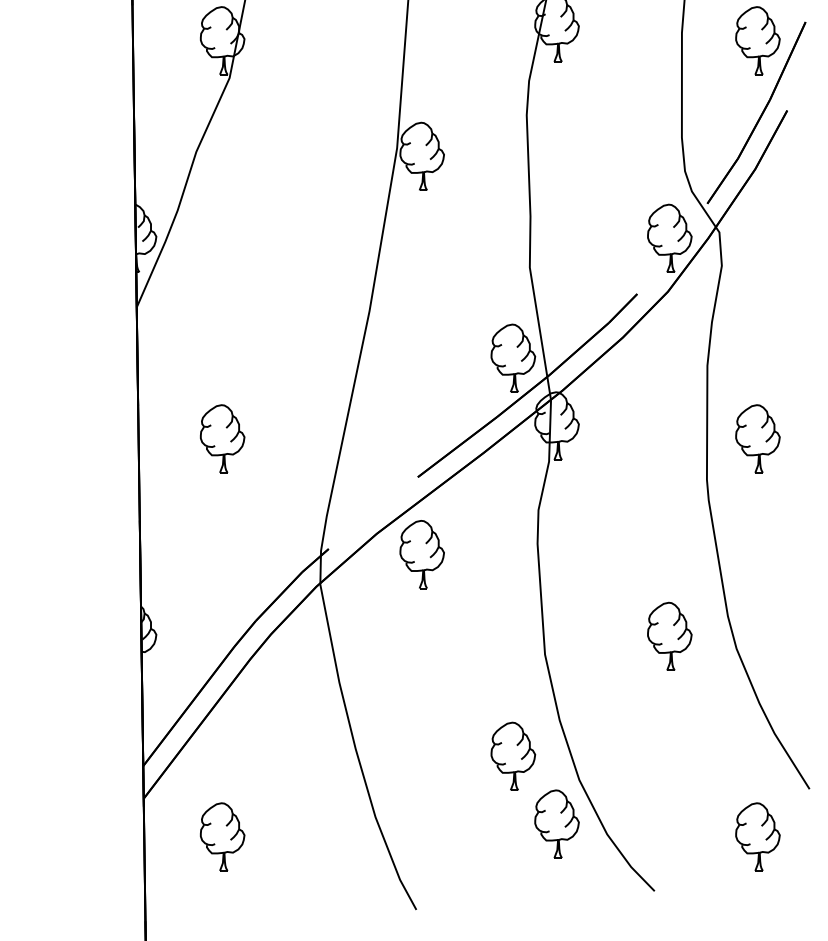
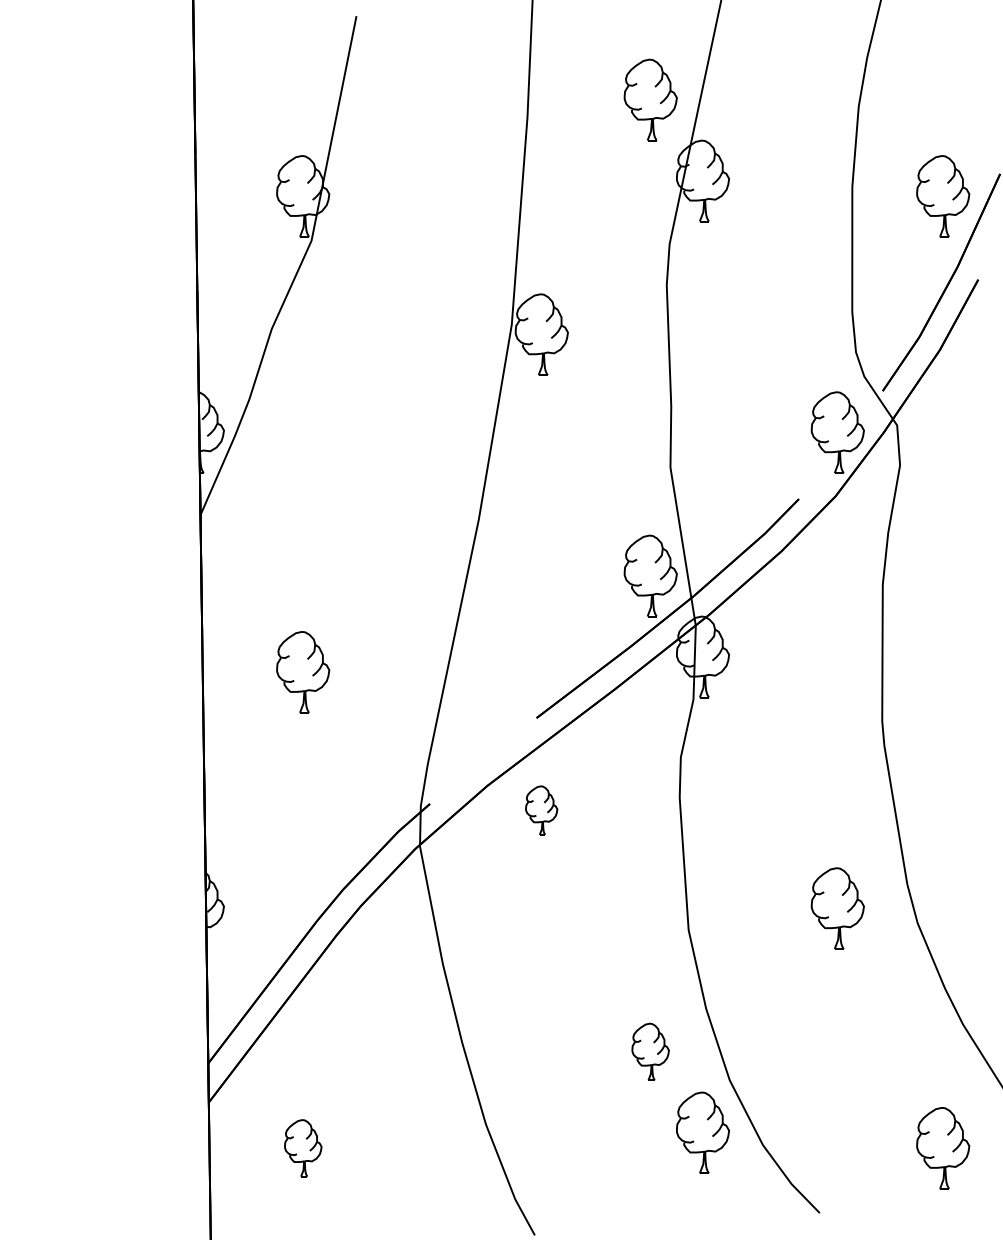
part: (758, 439) -> (943, 672), removed
part: (421, 554) -> (541, 810), size x0.6
part: (513, 756) -> (650, 1051), size x0.7
part: (222, 837) -> (303, 1148), size x0.7

